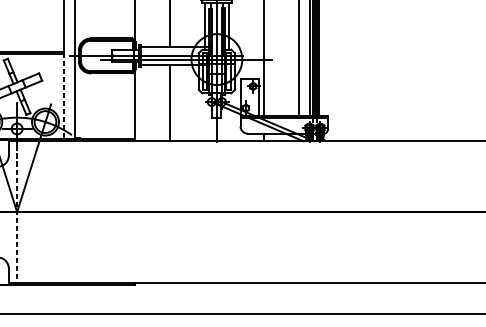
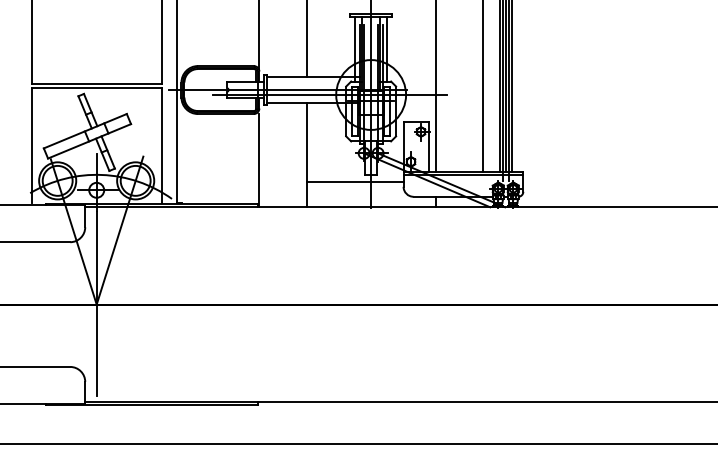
line: (64, 96) -> (161, 145), dashed -> solid
line: (204, 123) -> (354, 182), added
line: (16, 211) -> (96, 303), dashed -> solid

